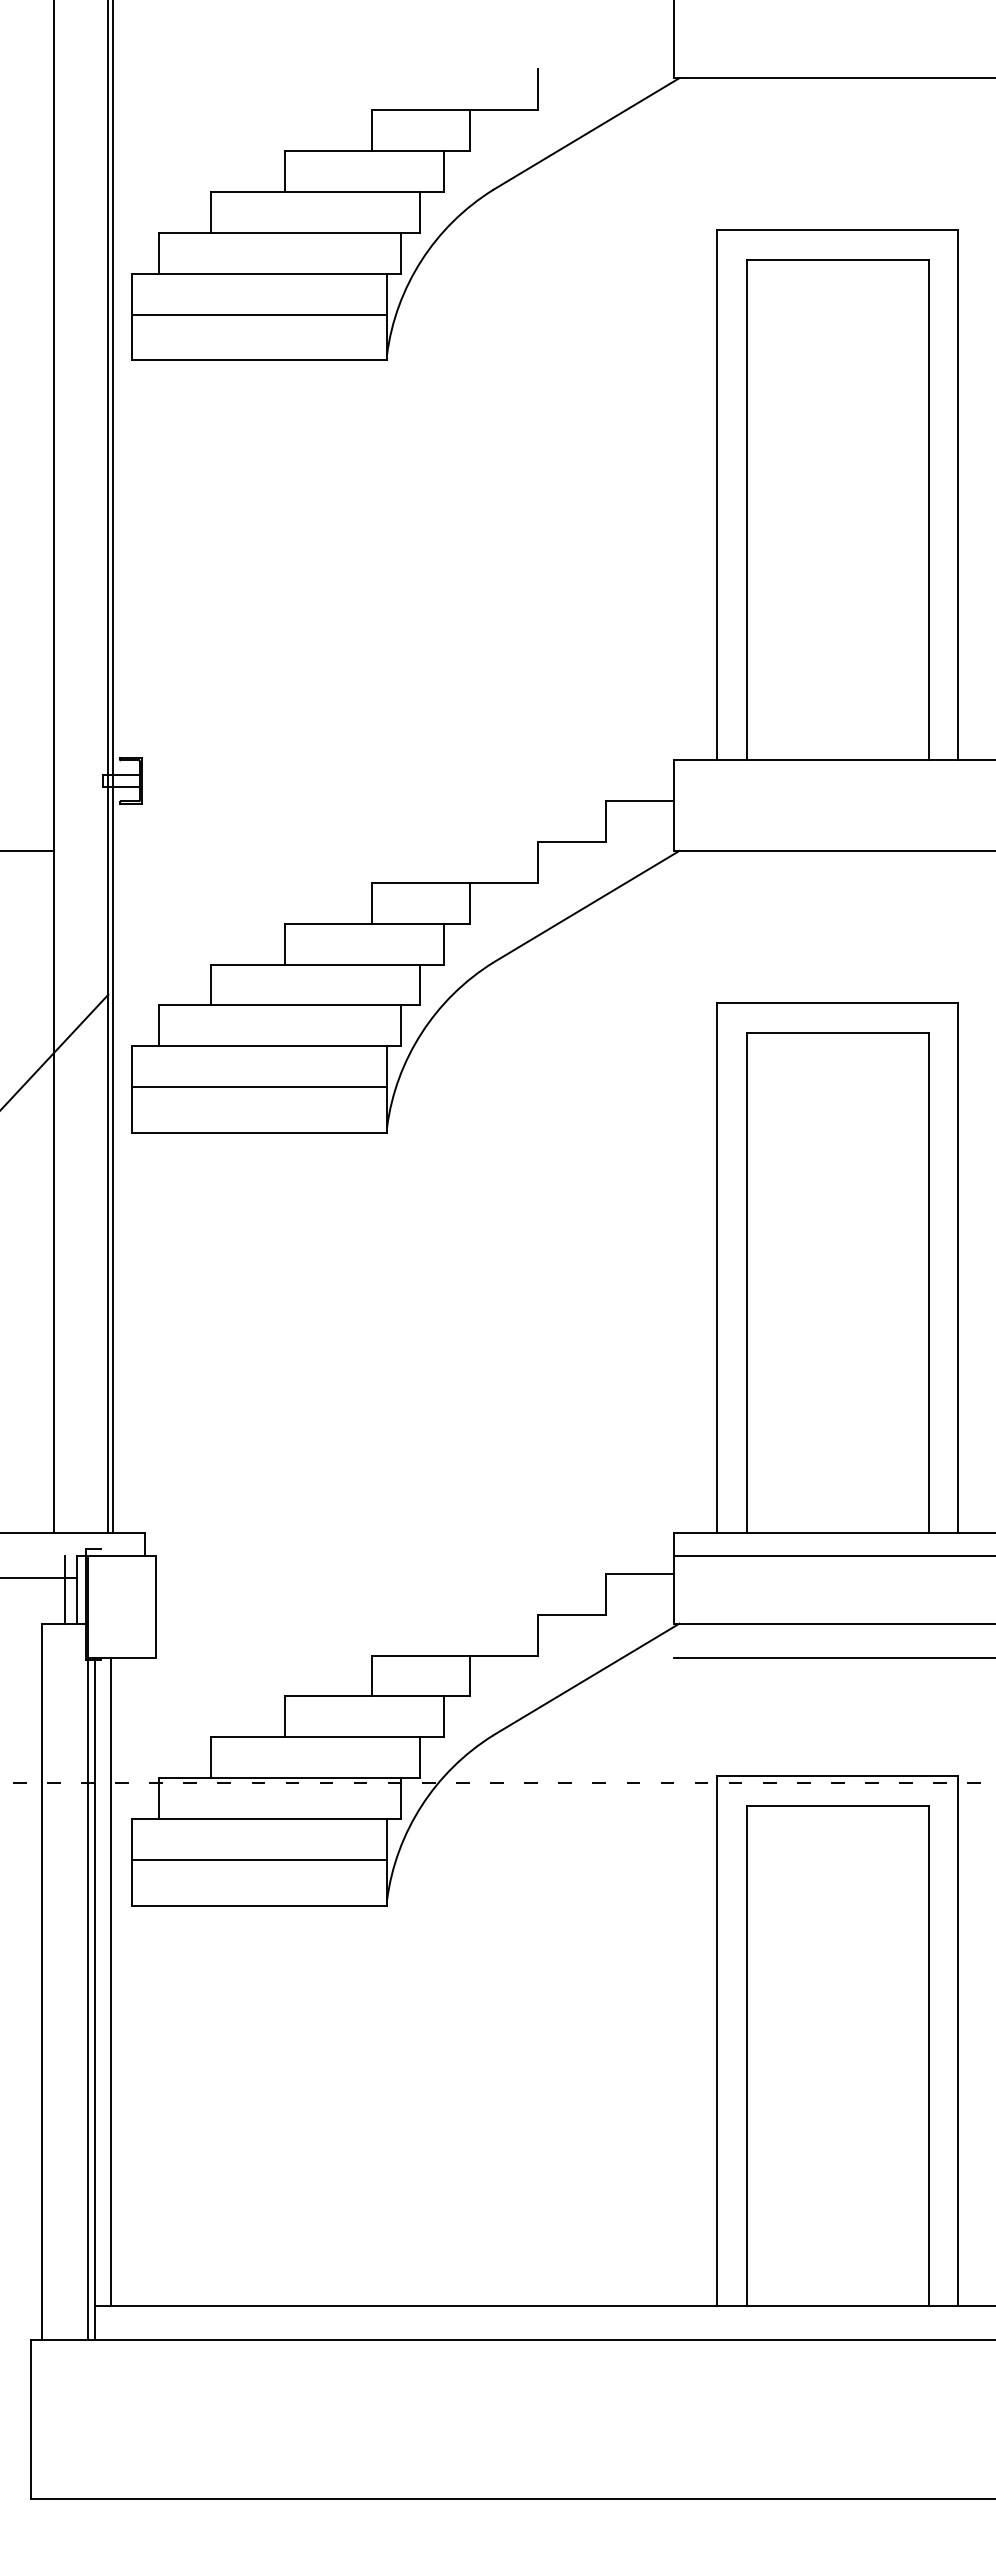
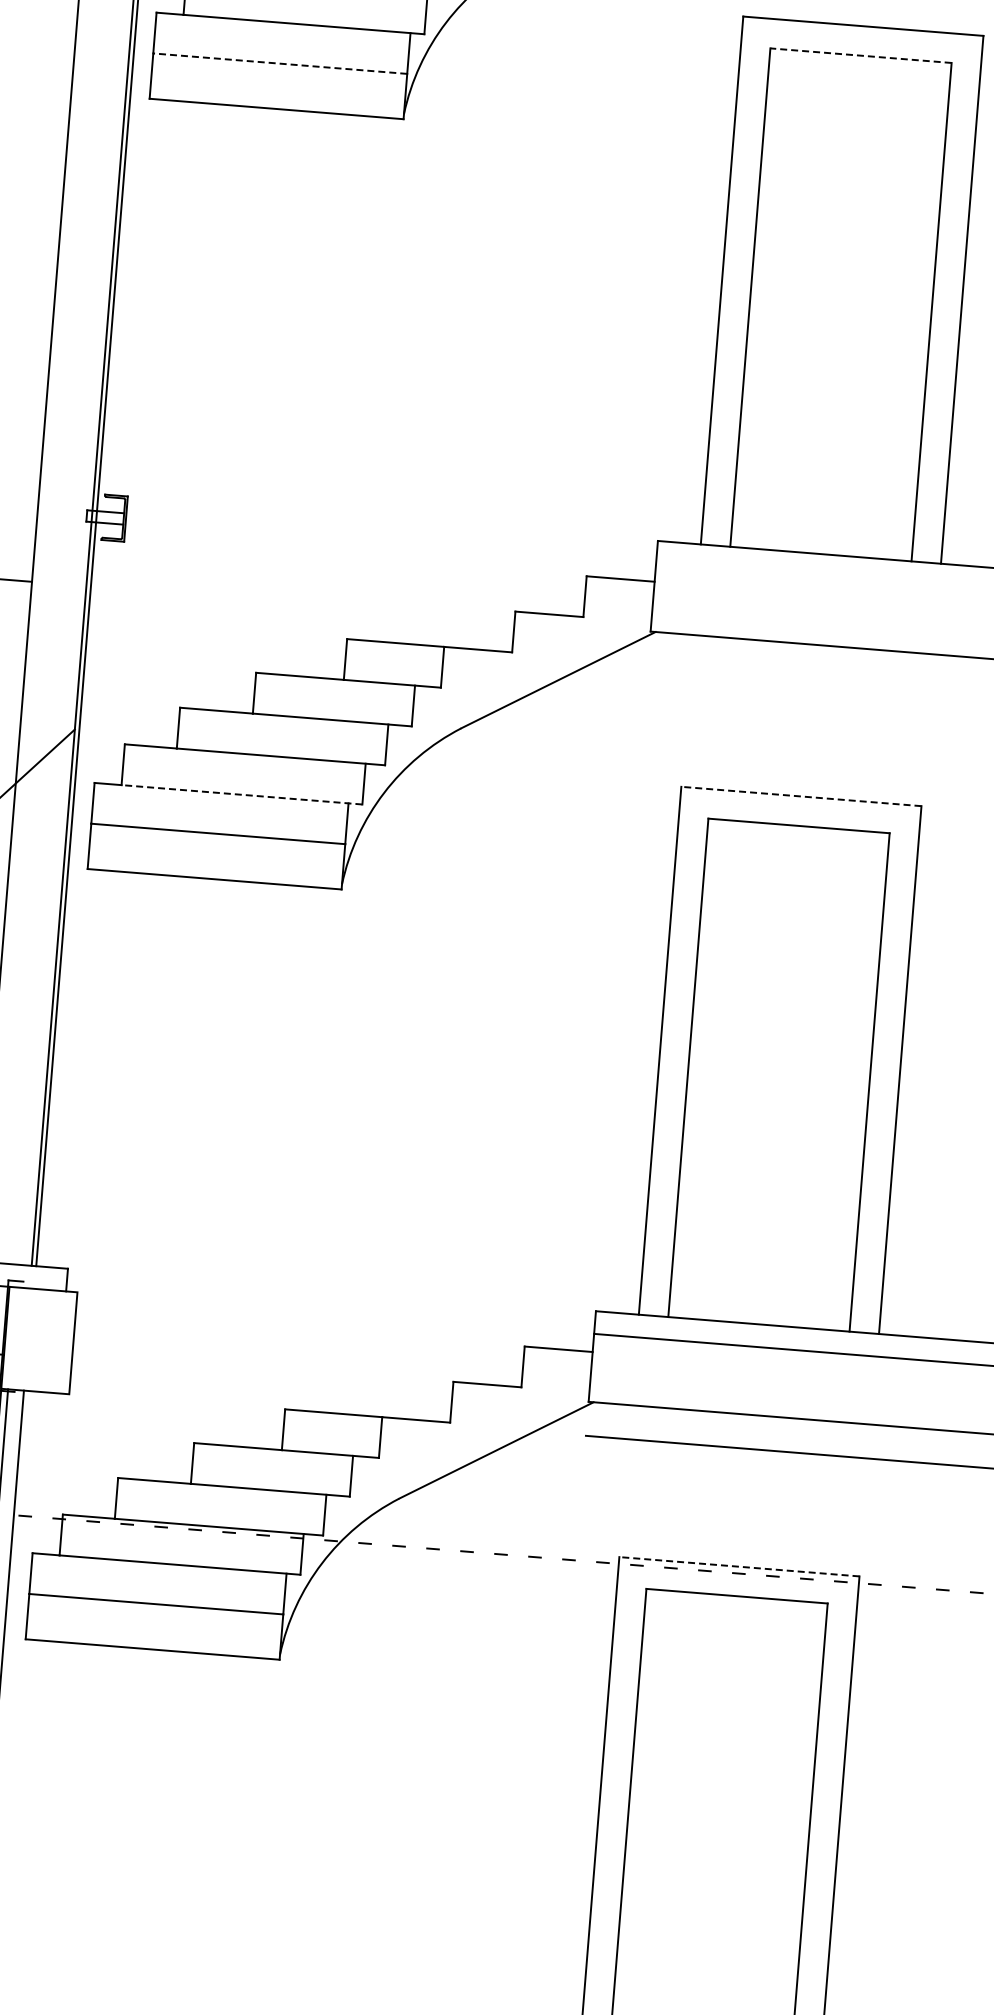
line: (837, 260) -> (860, 56), solid -> dashed
line: (259, 314) -> (280, 63), solid -> dashed
line: (837, 1003) -> (800, 796), solid -> dashed
line: (280, 1046) -> (242, 794), solid -> dashed
line: (837, 1775) -> (739, 1566), solid -> dashed

